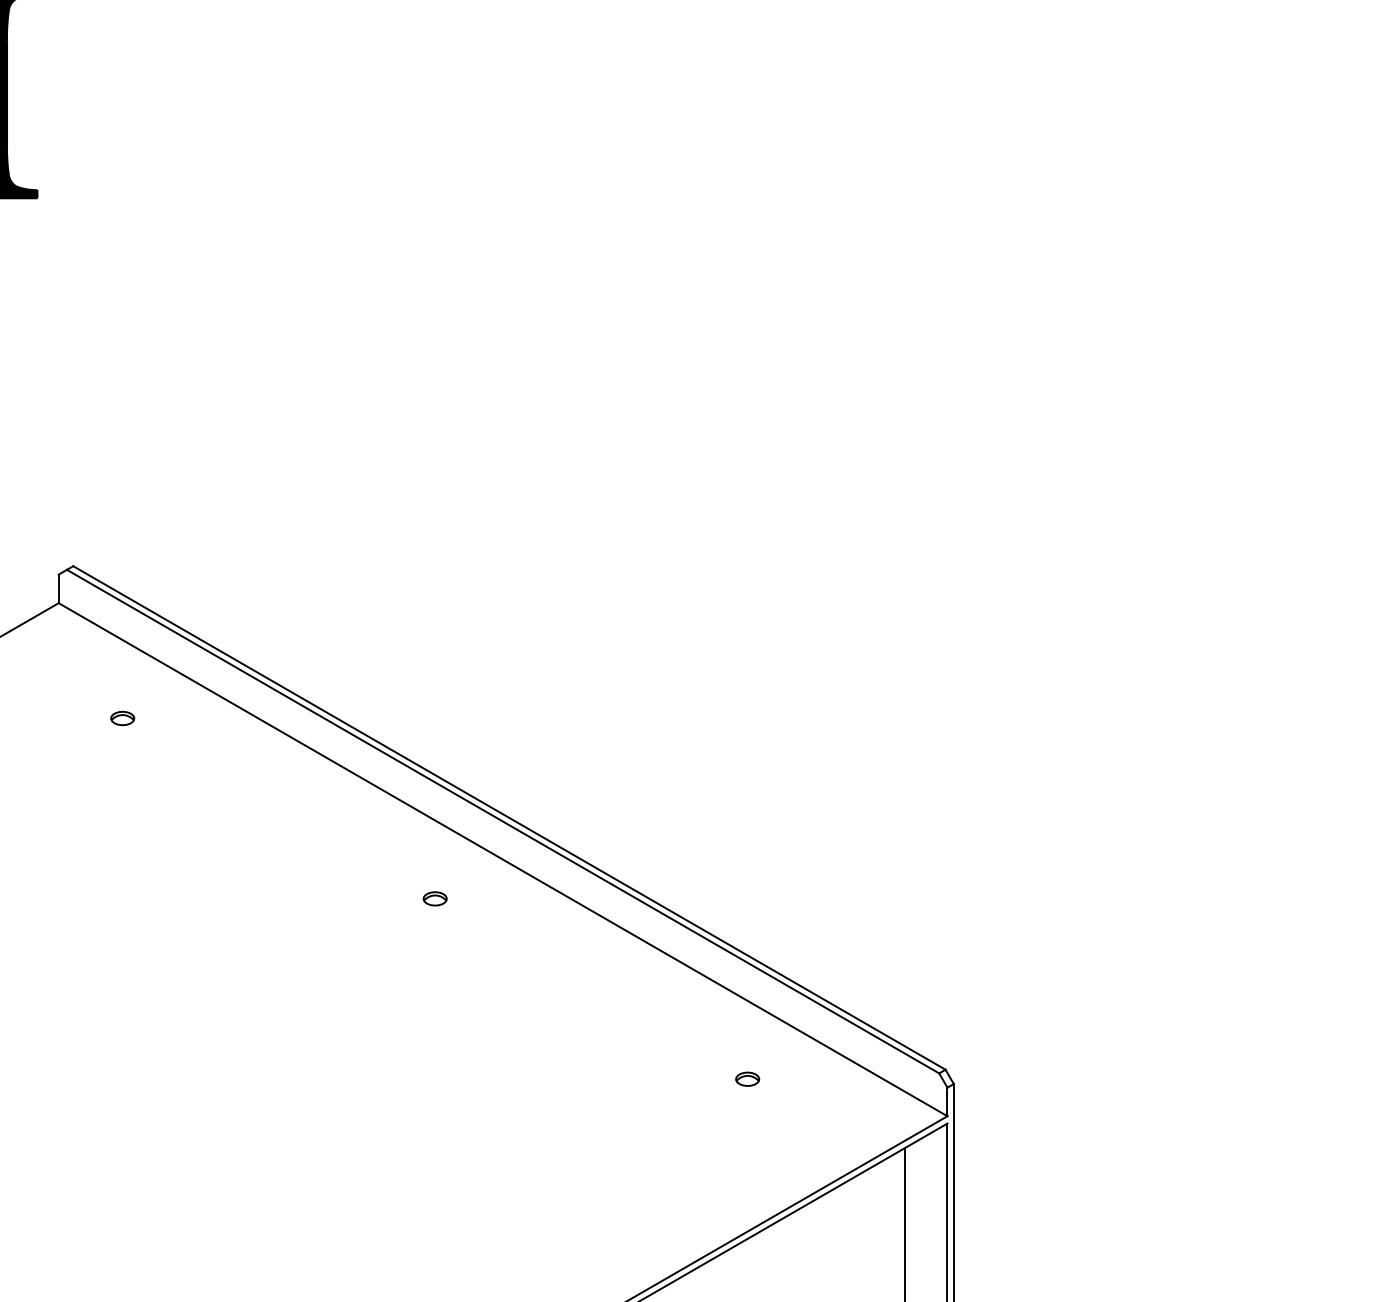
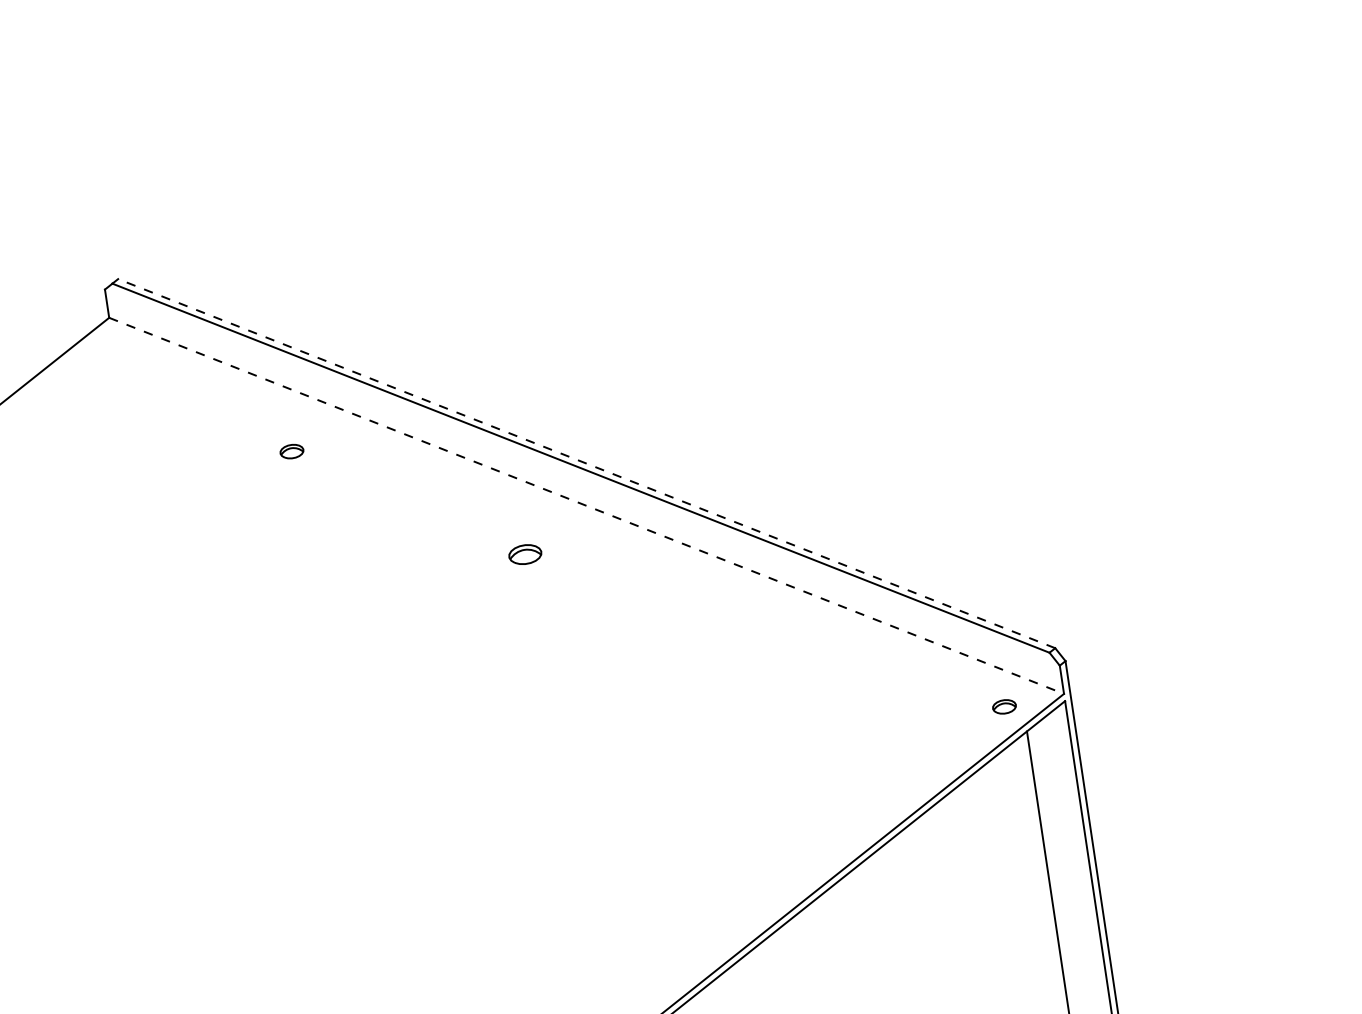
part: (122, 718) -> (291, 451), moved
line: (509, 817) -> (586, 463), solid -> dashed
line: (503, 859) -> (586, 505), solid -> dashed
part: (434, 898) -> (524, 554), size x1.4
part: (747, 1078) -> (1004, 706), moved

